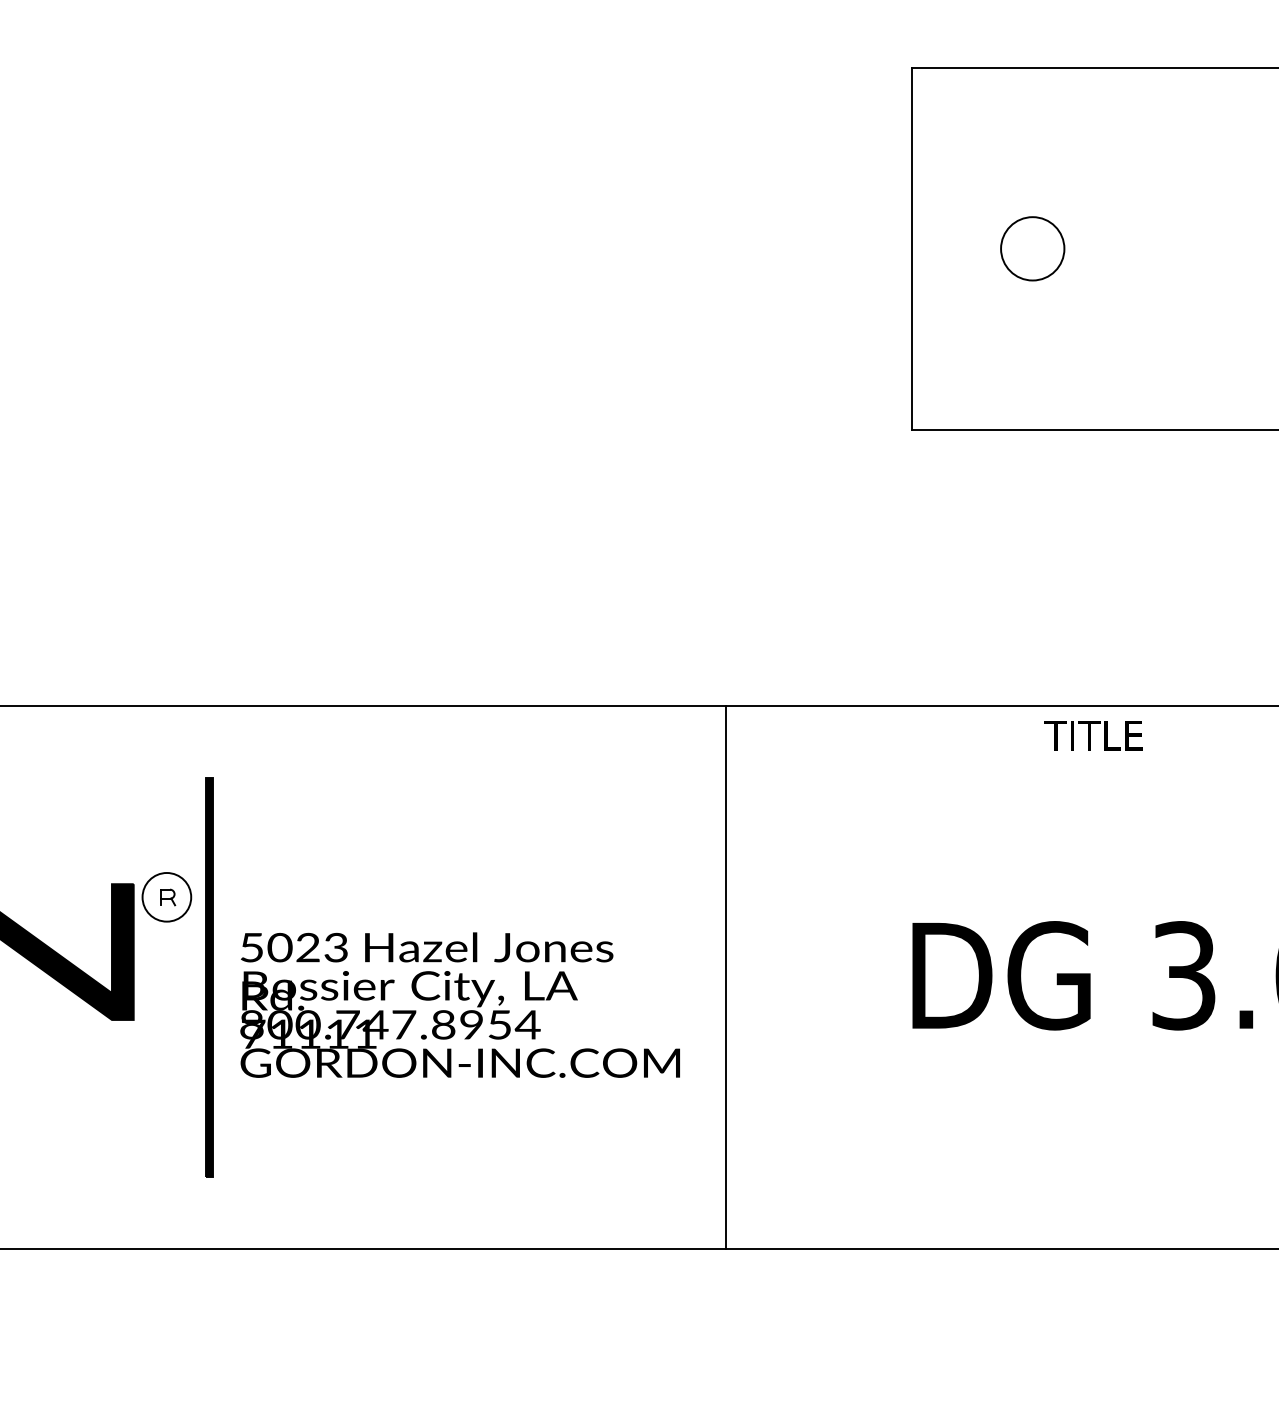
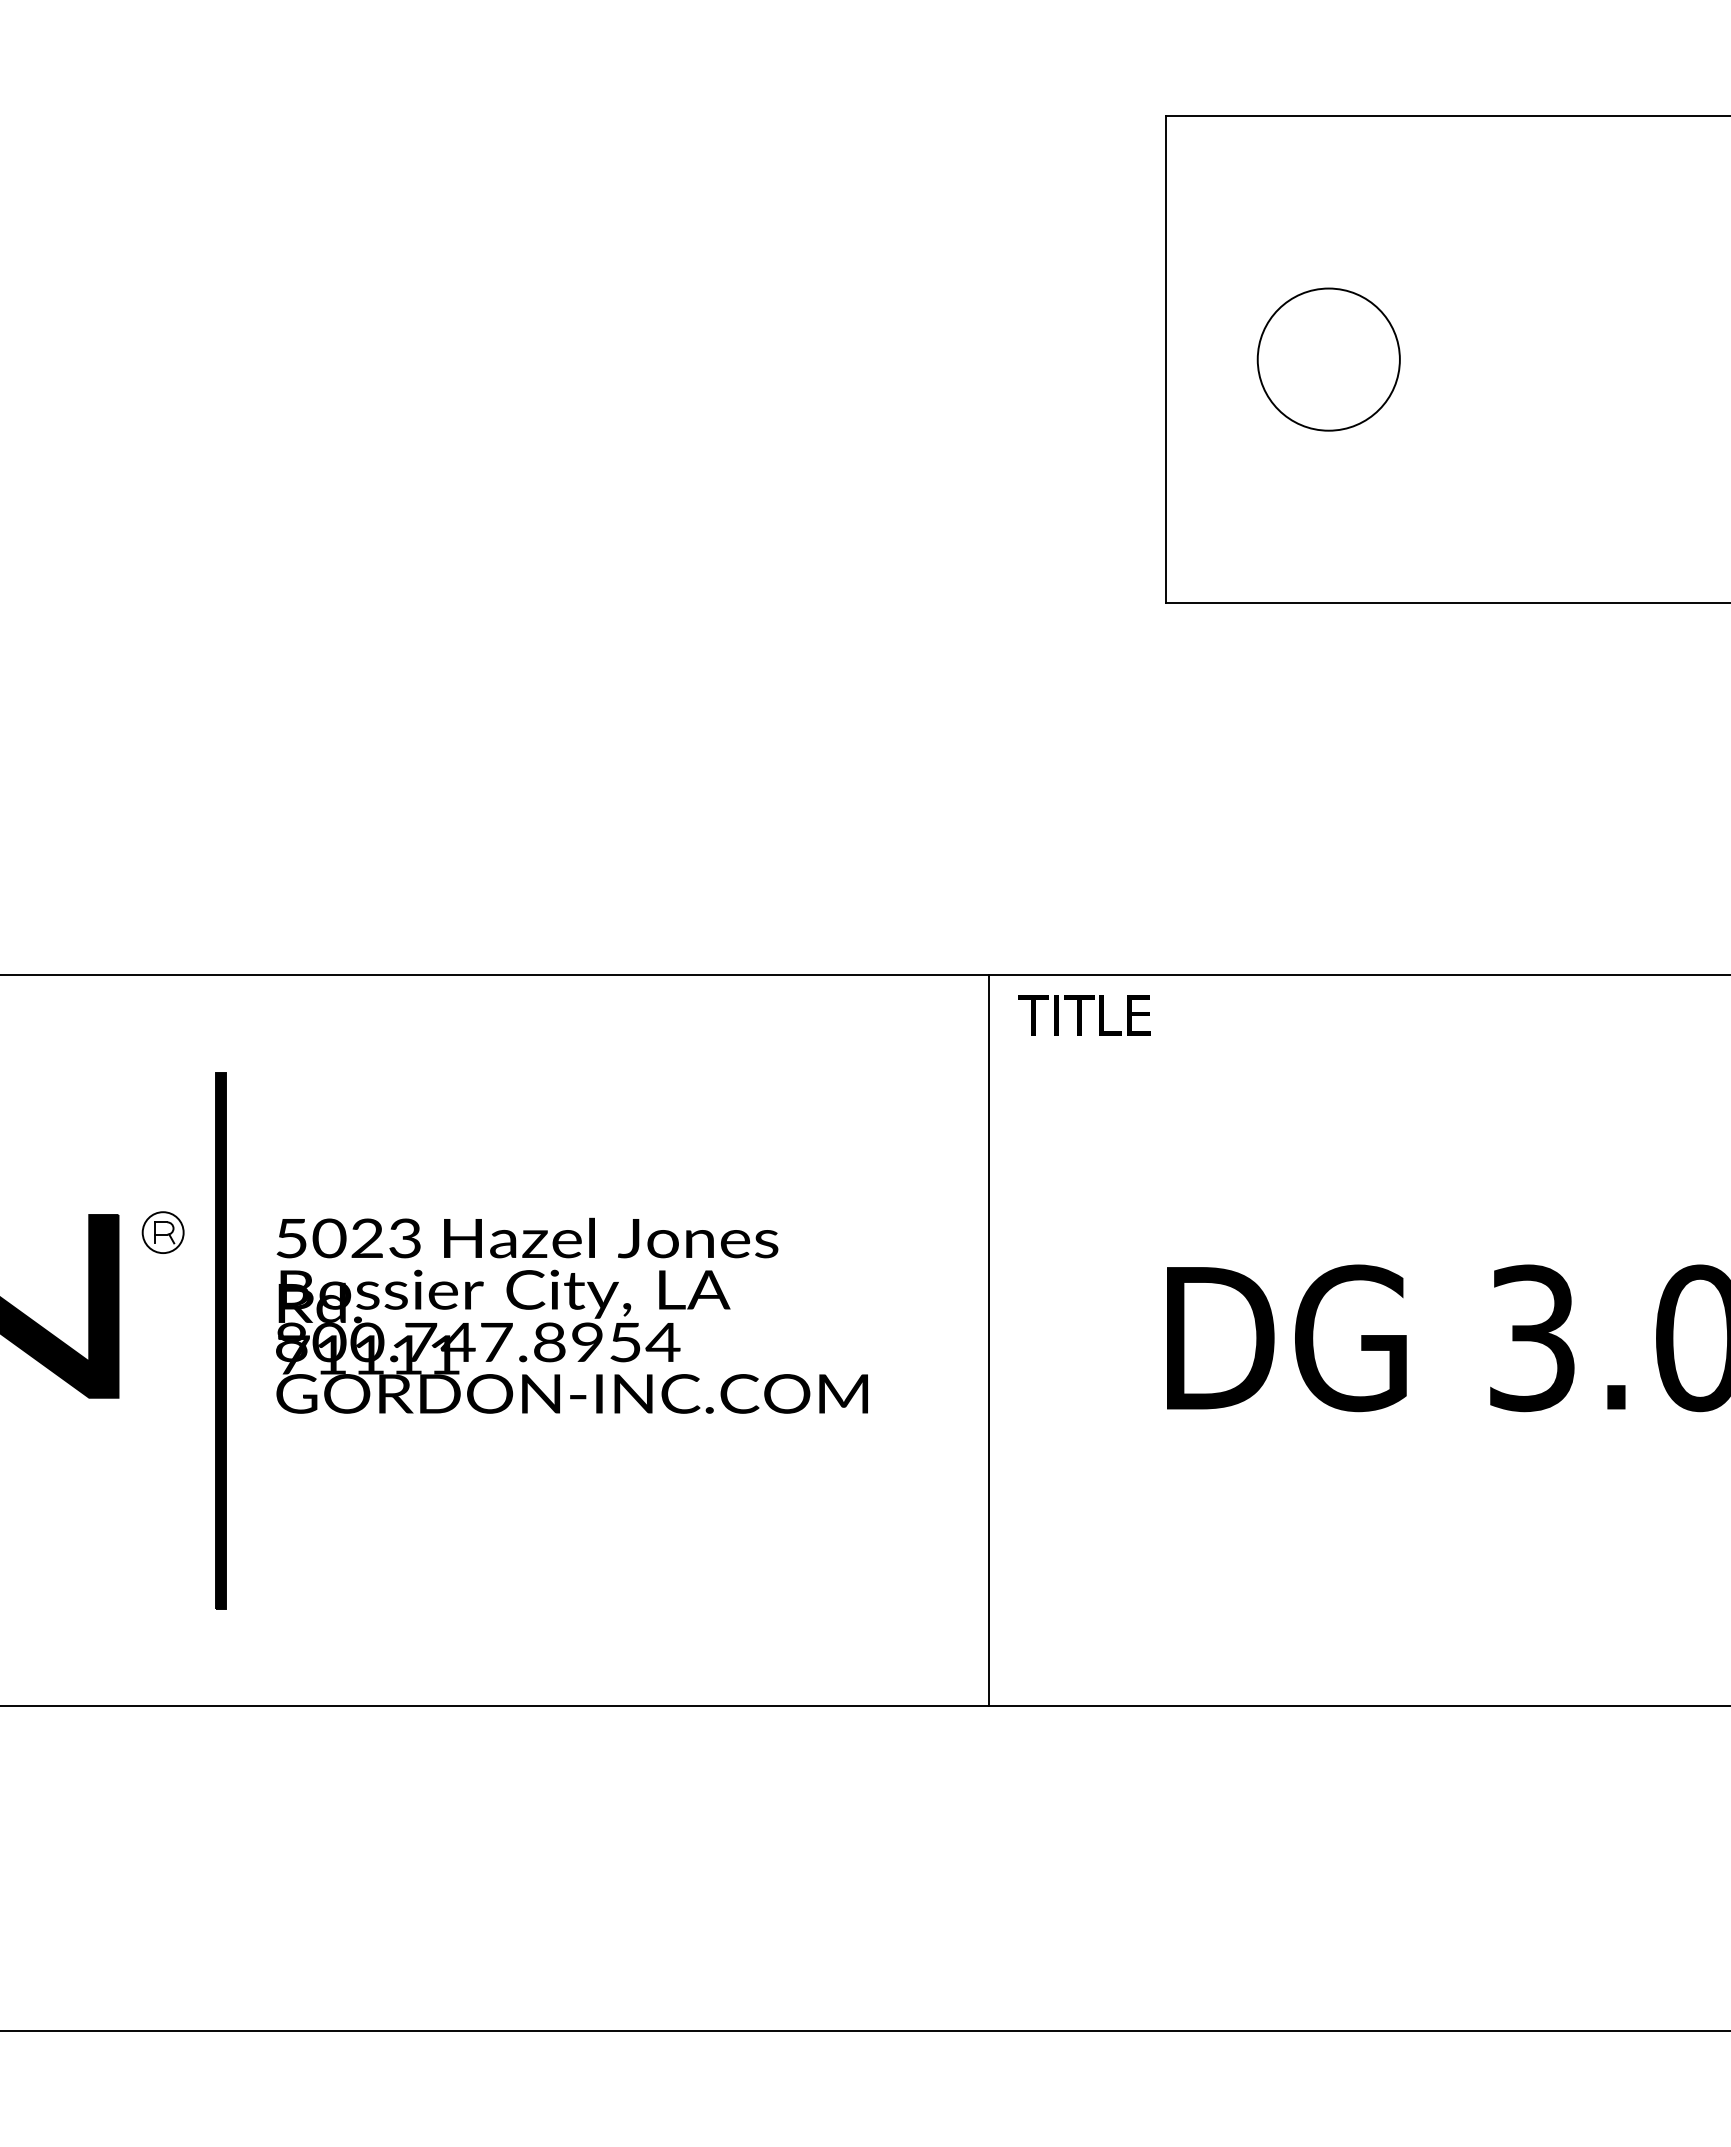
circle: (1032, 248) -> (1328, 359), size x1.67
text: (1093, 736) -> (1084, 1015), moved
circle: (166, 897) -> (162, 1232), size x0.62
line: (725, 977) -> (989, 1340), moved
text: (459, 1004) -> (571, 1315), moved

